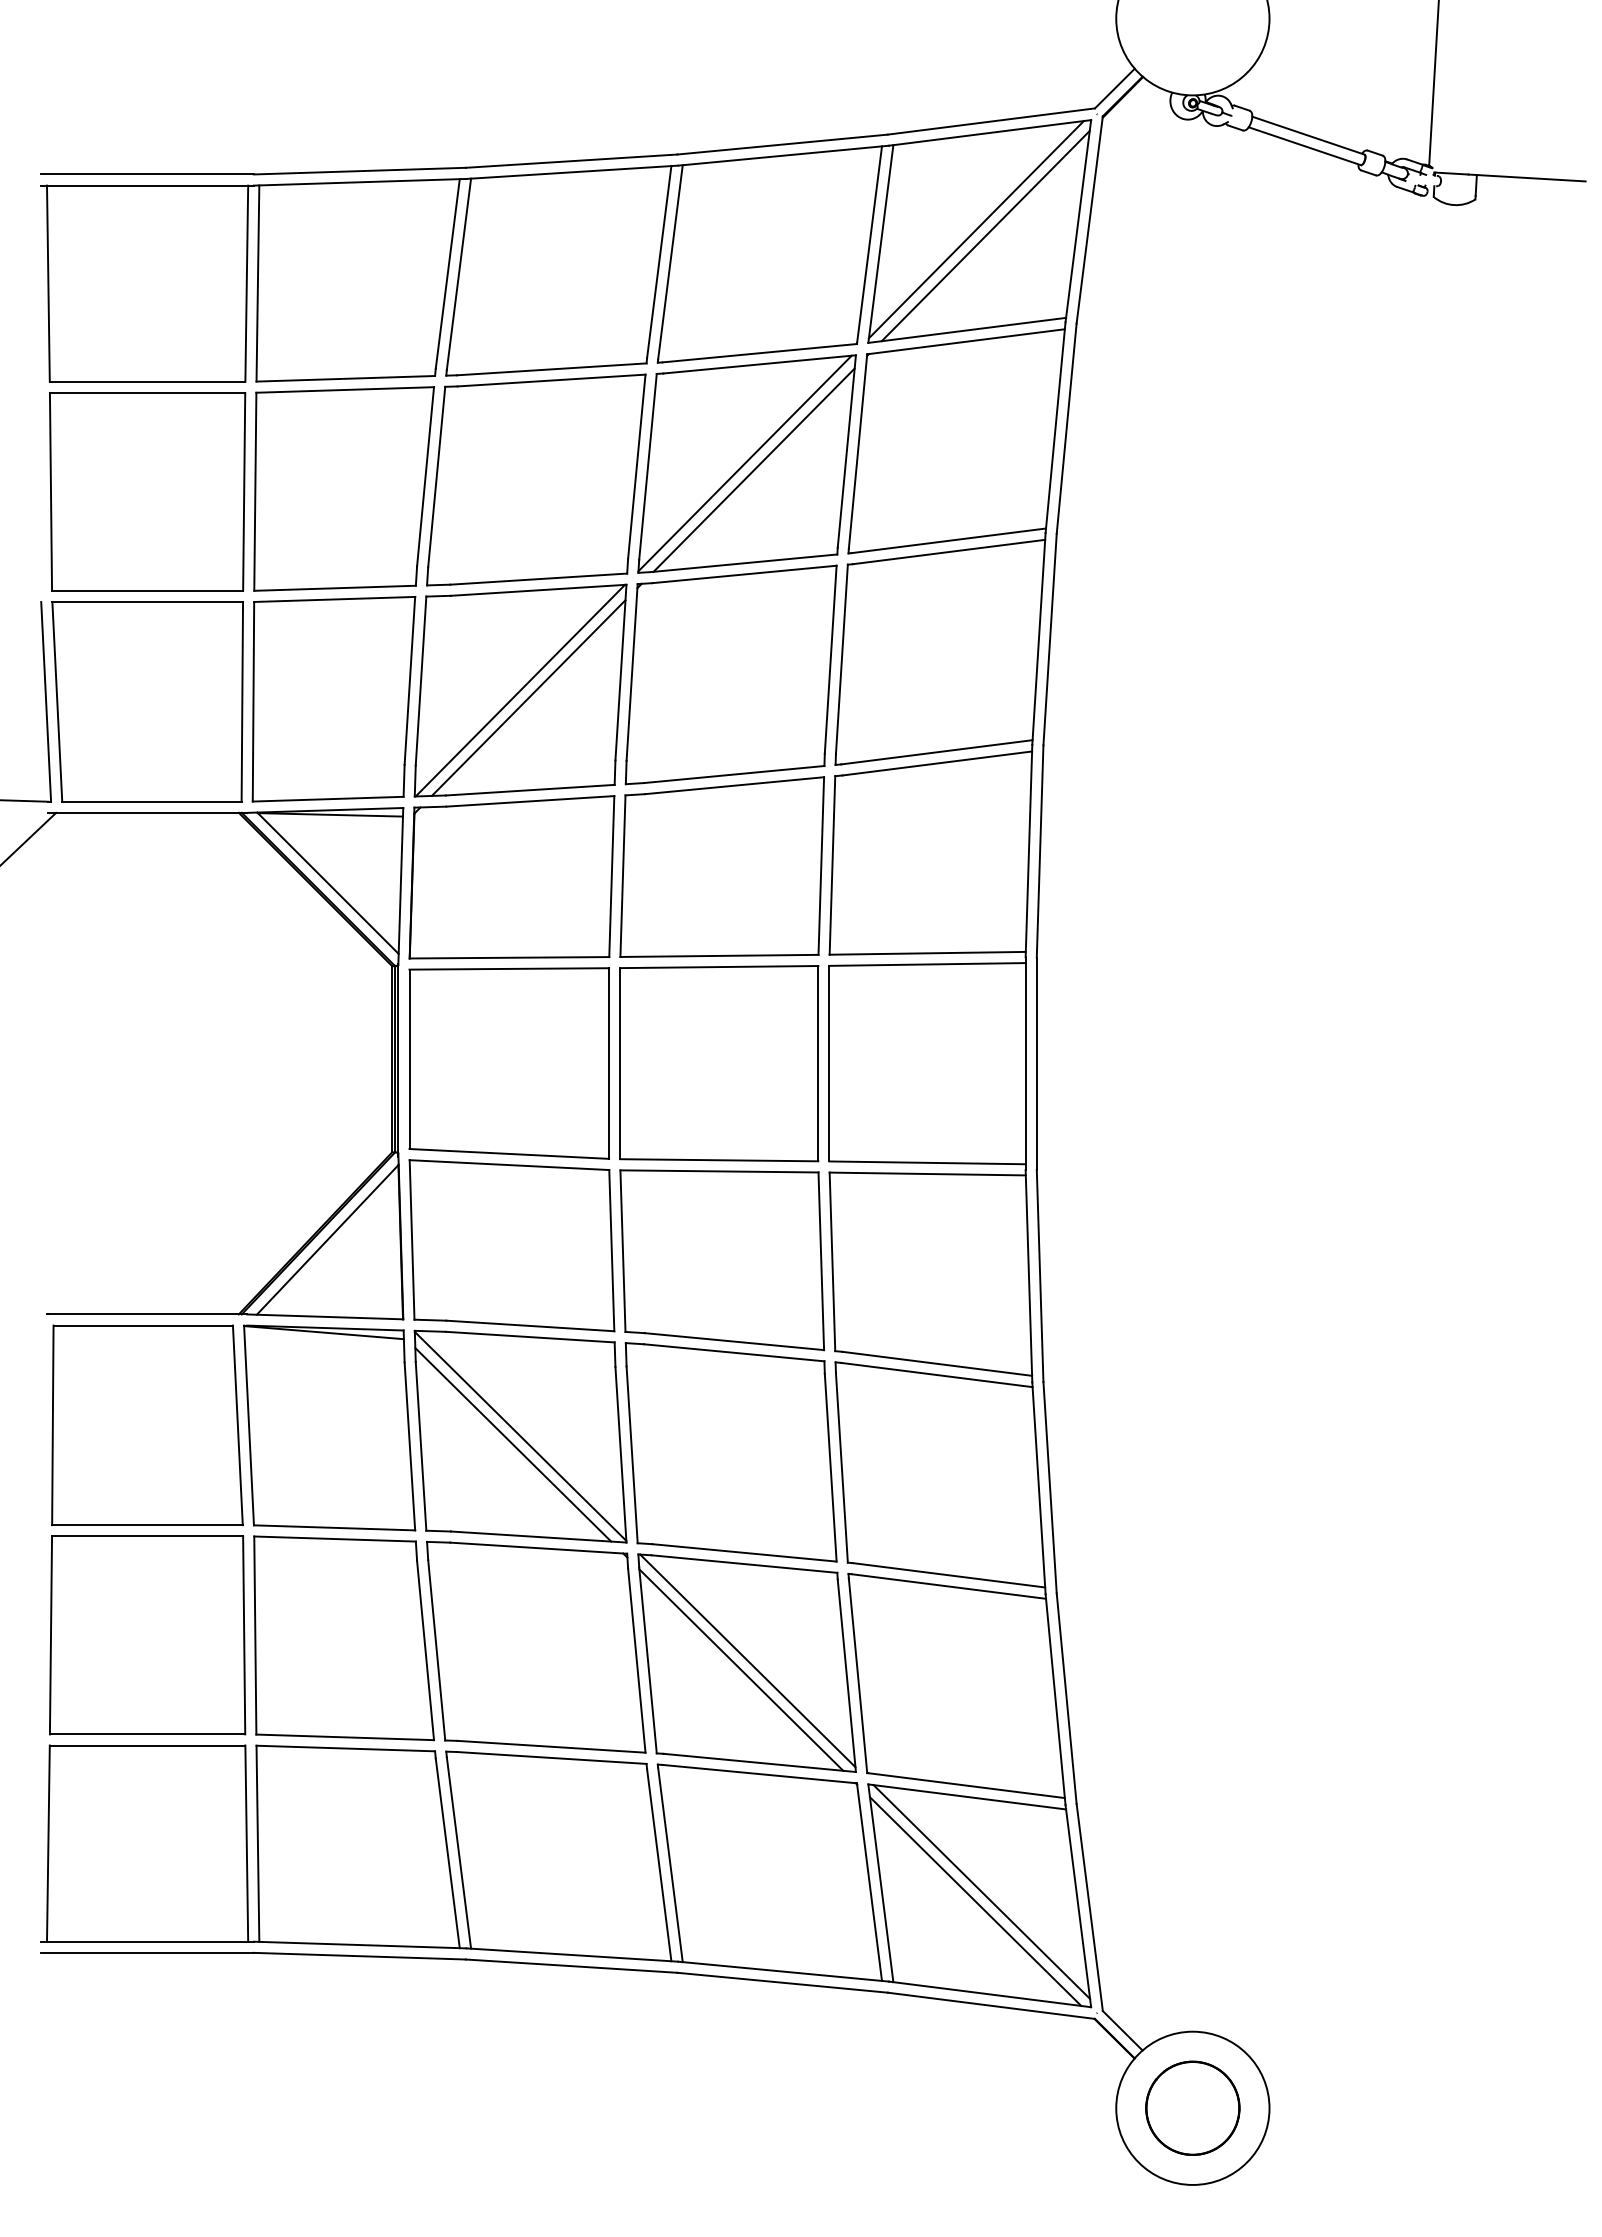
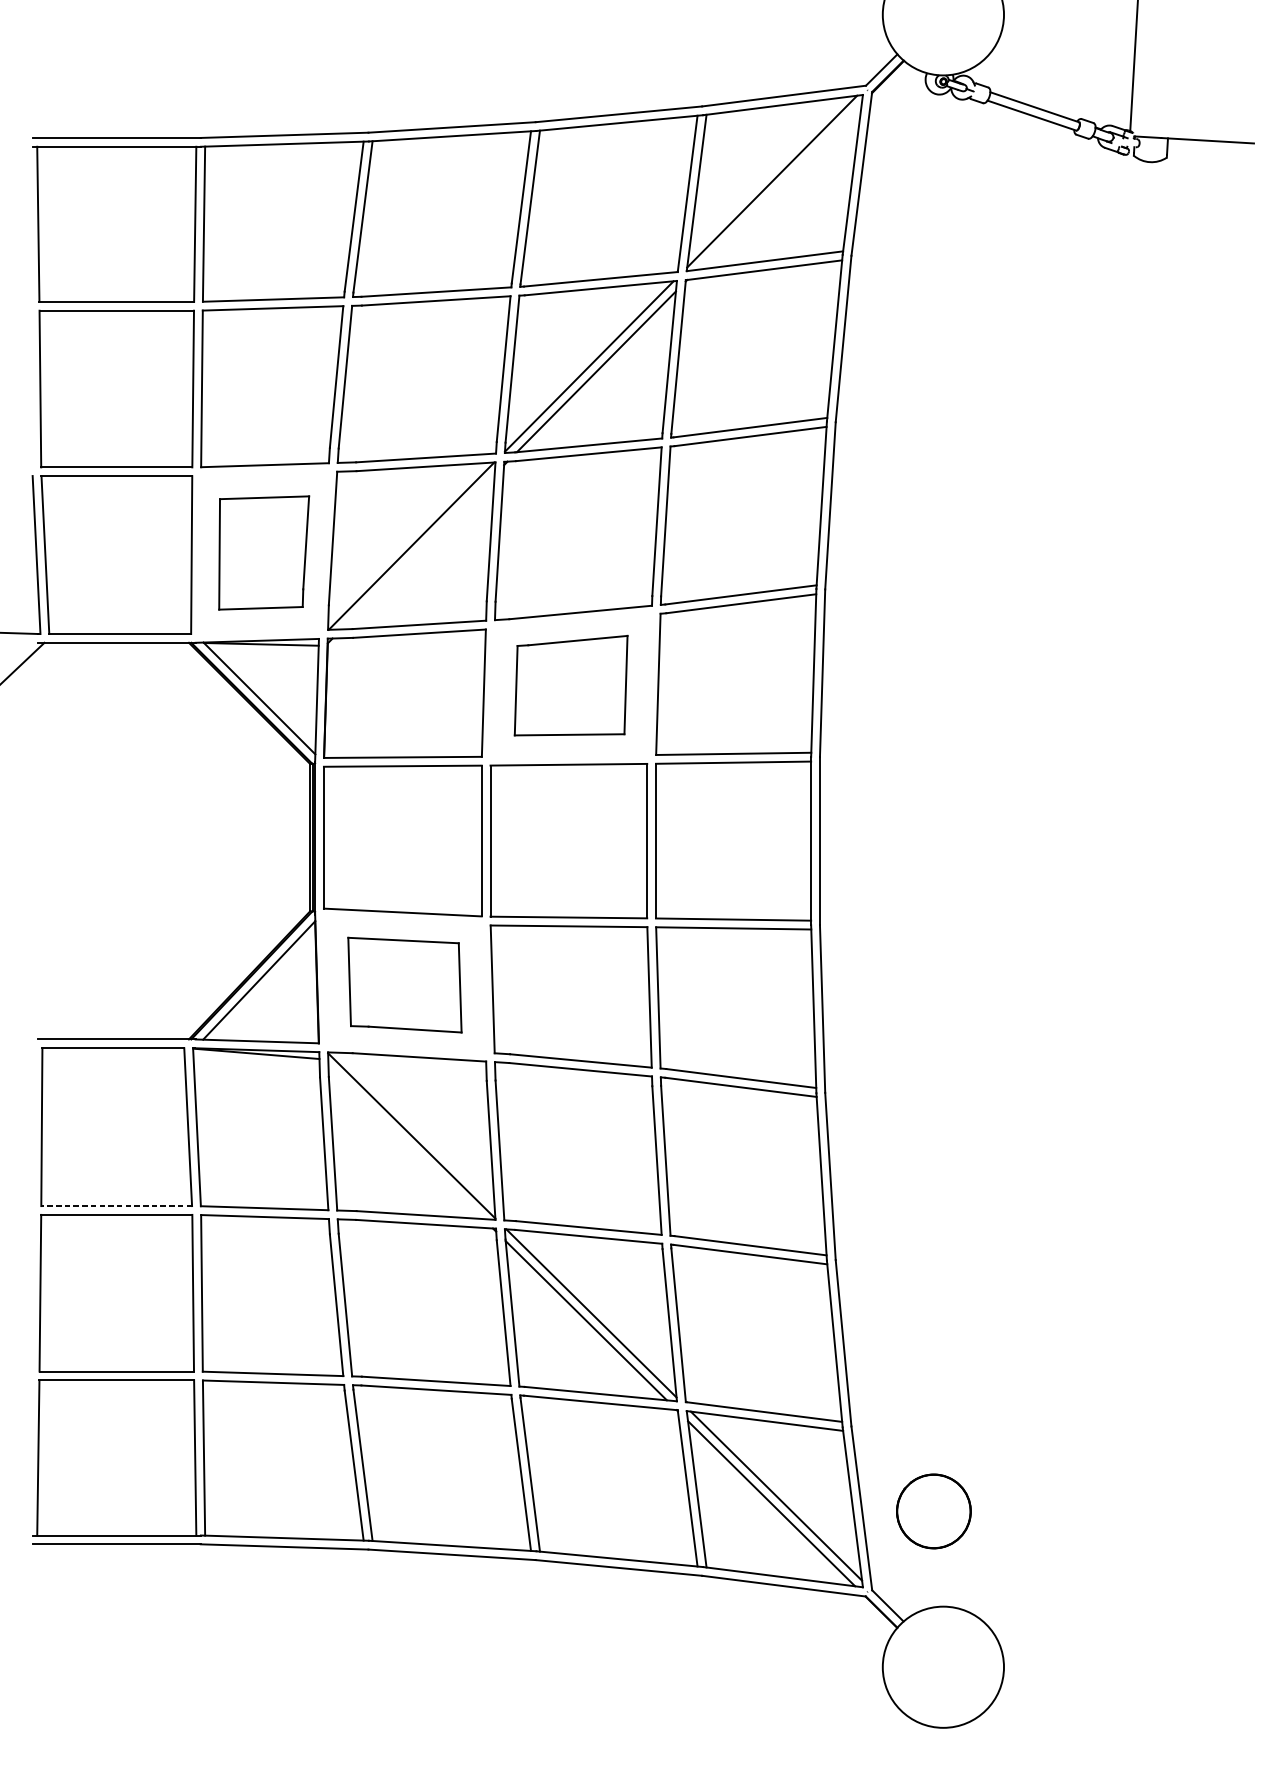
line: (985, 235) -> (779, 186), removed
line: (528, 697) -> (418, 551), removed
part: (333, 699) -> (263, 553), size x0.7
part: (721, 866) -> (570, 685), size x0.7
part: (511, 1245) -> (404, 984), size x0.7
line: (513, 1444) -> (406, 1142), removed
line: (146, 1525) -> (115, 1206), solid -> dashed
circle: (1192, 2107) -> (933, 1510), moved

